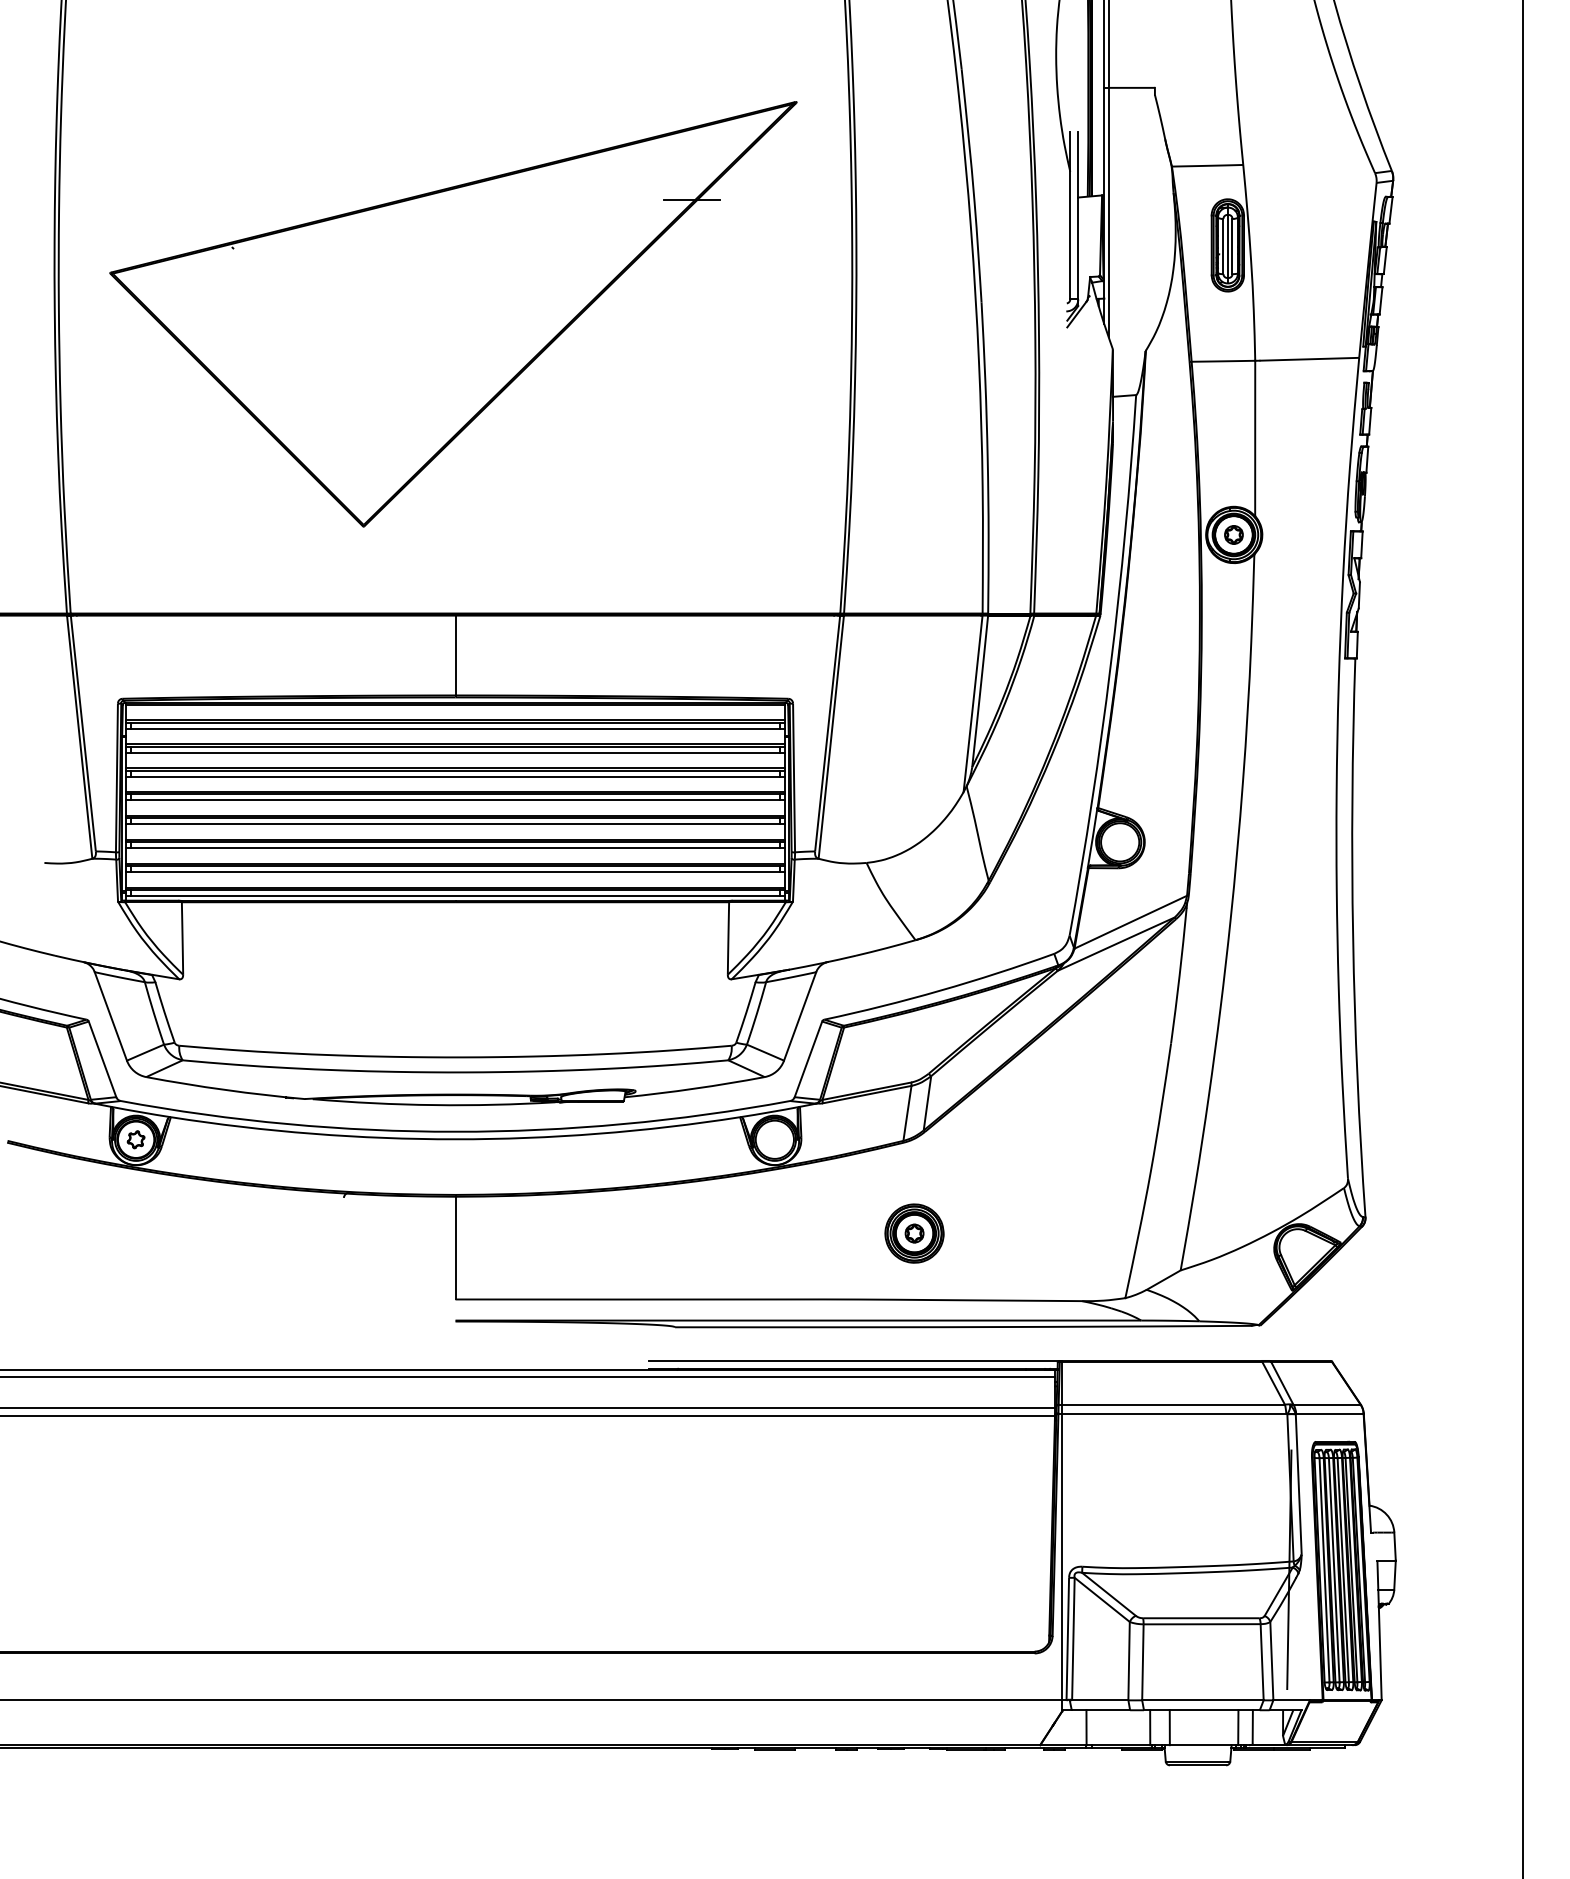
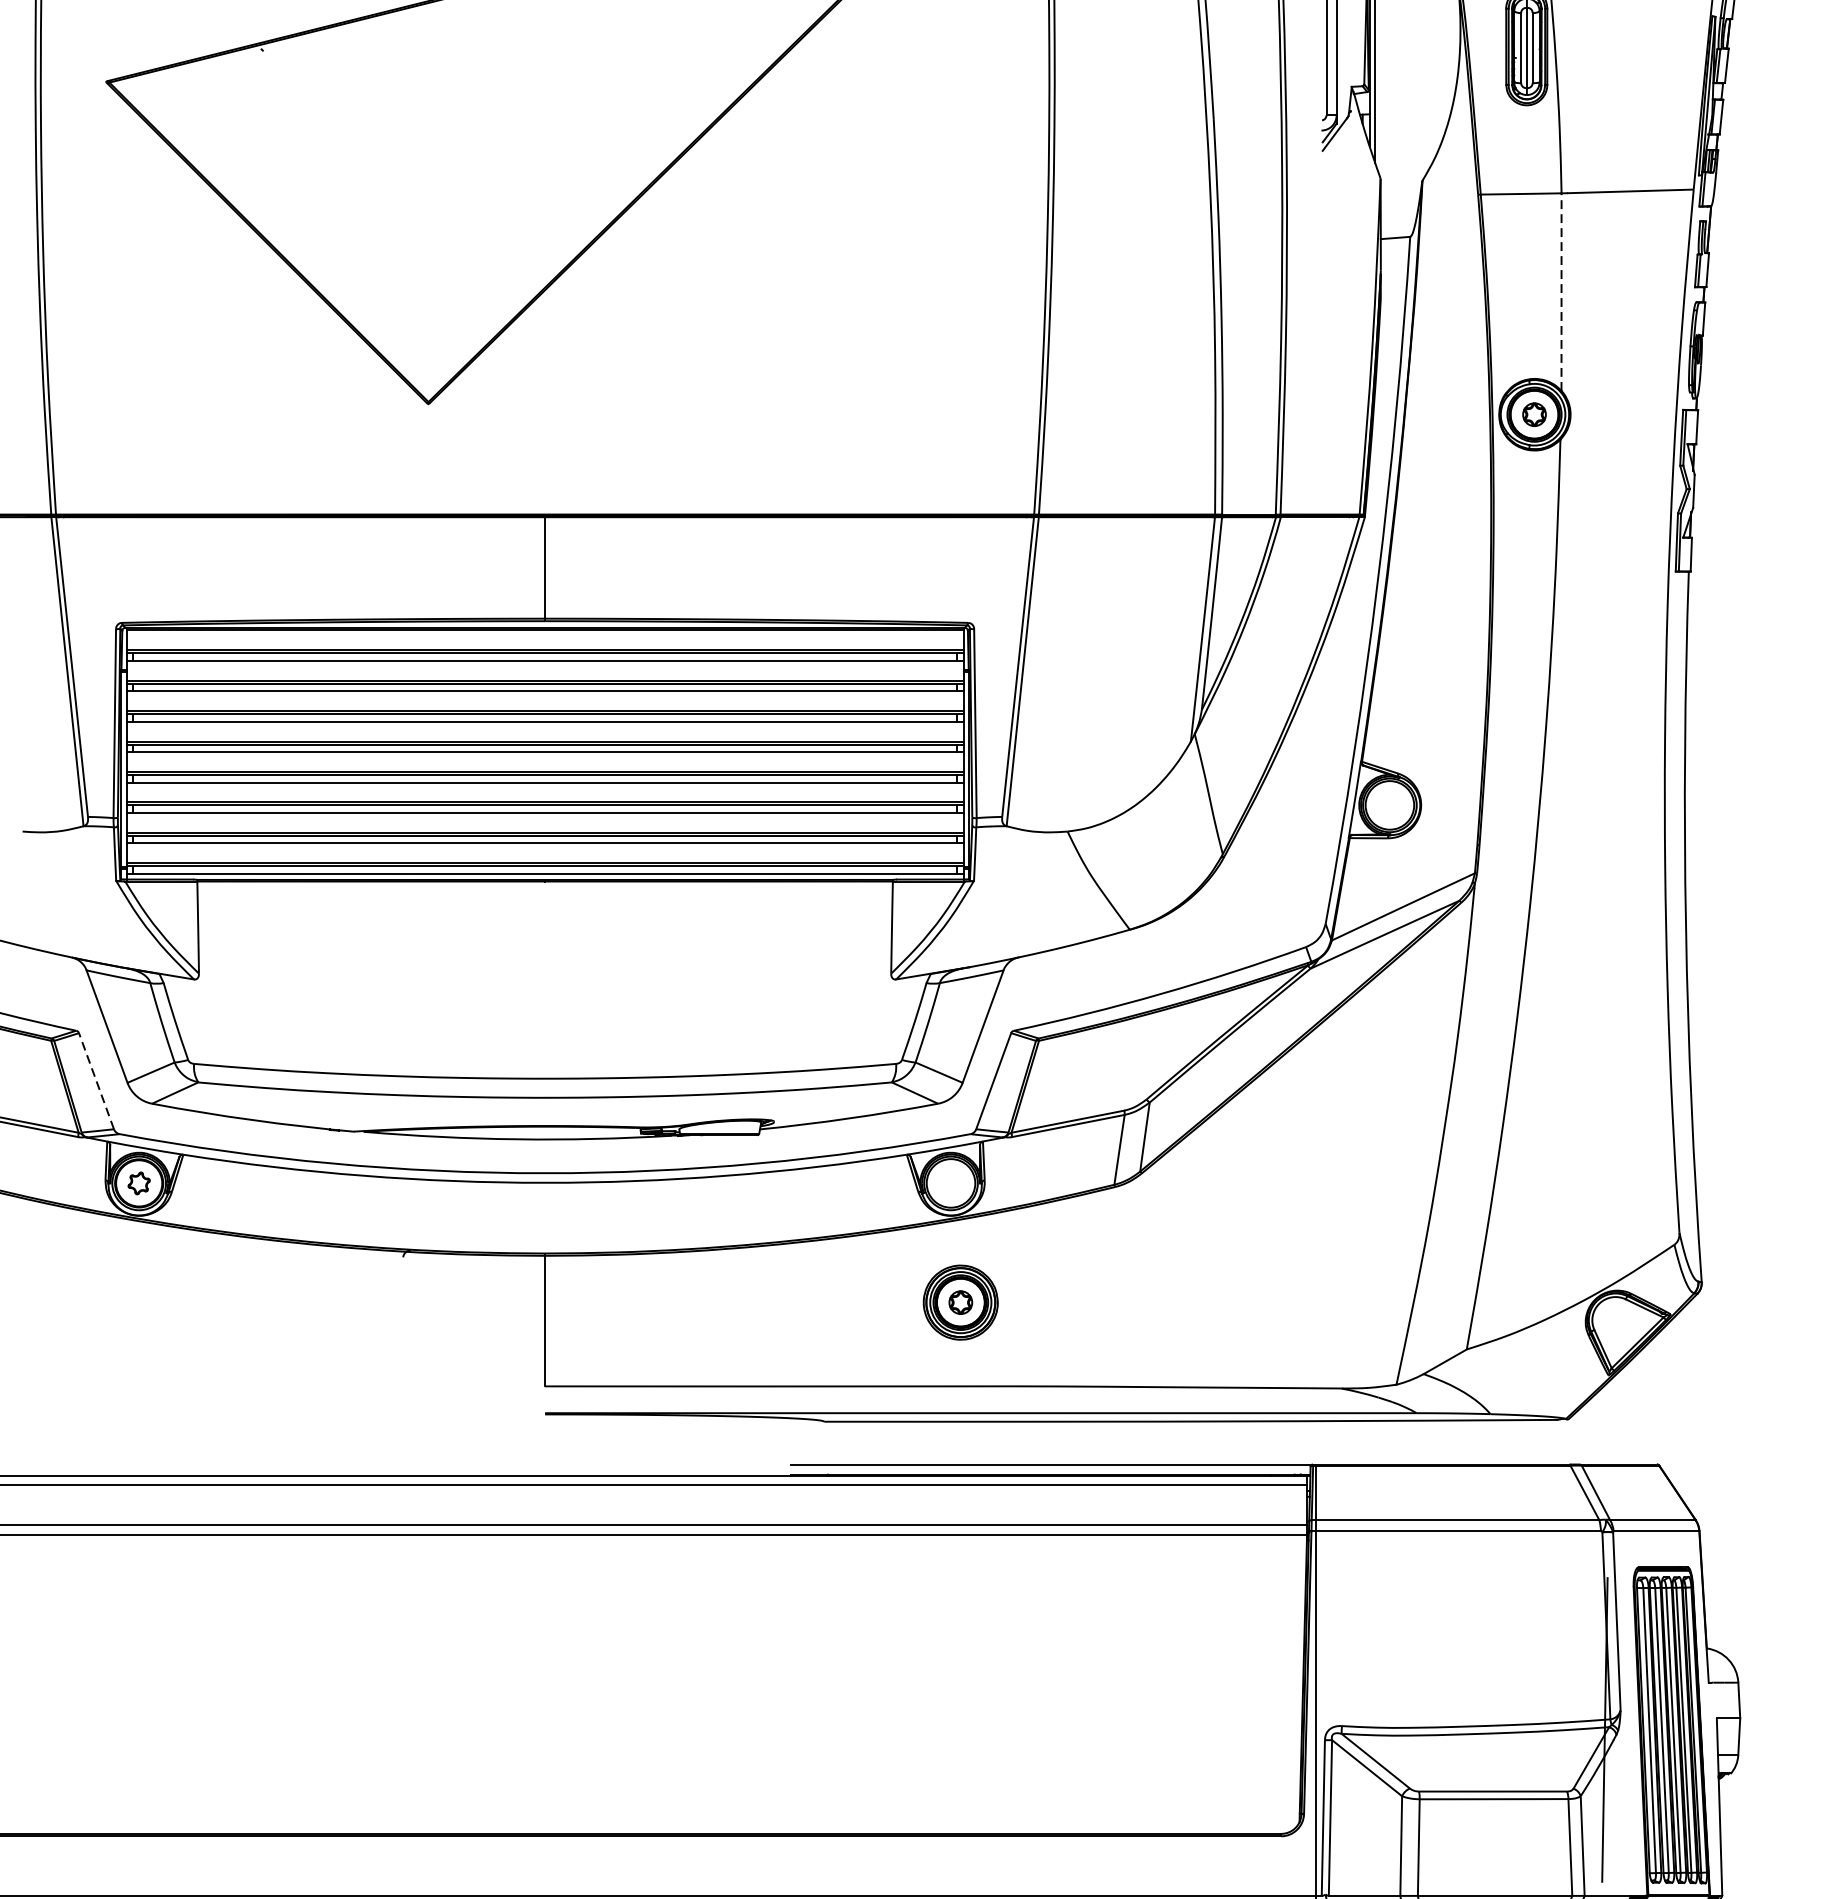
line: (1255, 438) -> (1561, 292), solid -> dashed
line: (102, 1058) -> (96, 1080), solid -> dashed
part: (914, 1233) -> (960, 1302), moved

